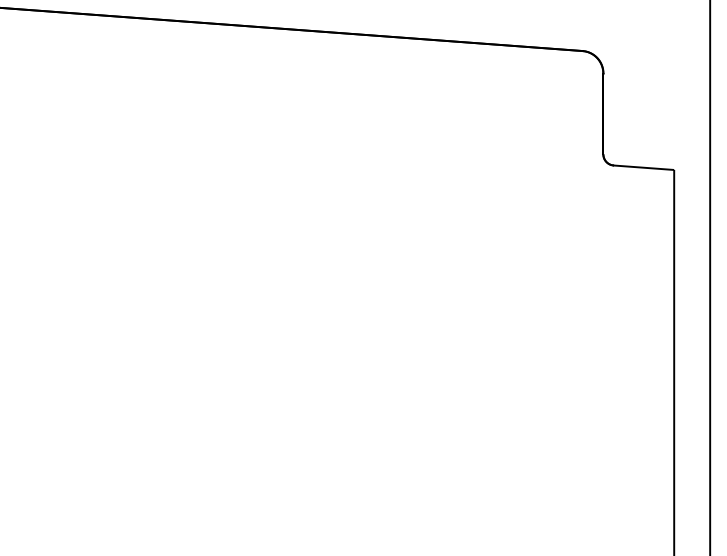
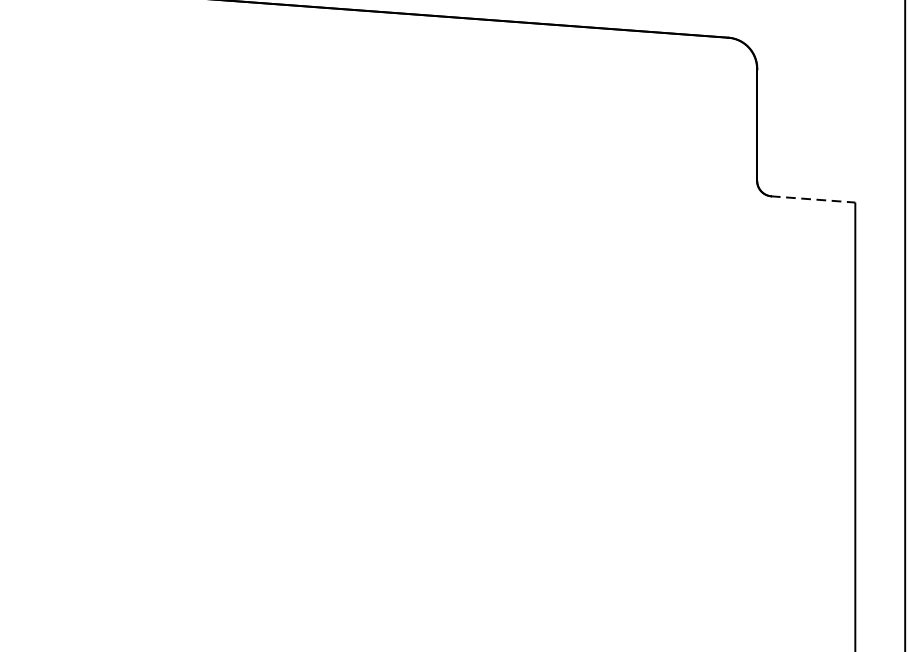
line: (643, 167) -> (812, 199), solid -> dashed

